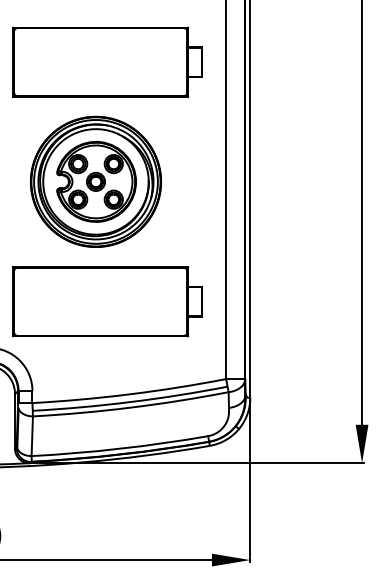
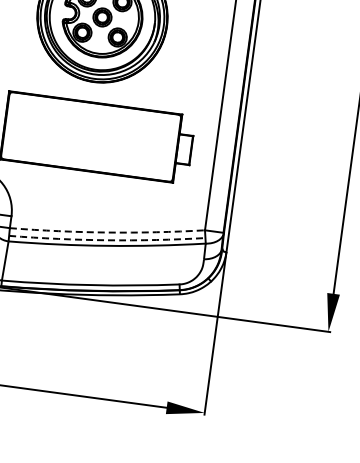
arc: (129, 394) -> (107, 232), solid -> dashed
arc: (130, 402) -> (107, 240), solid -> dashed

